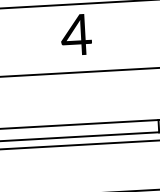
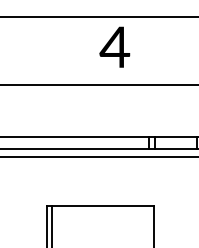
text: (75, 34) -> (114, 46), moved

